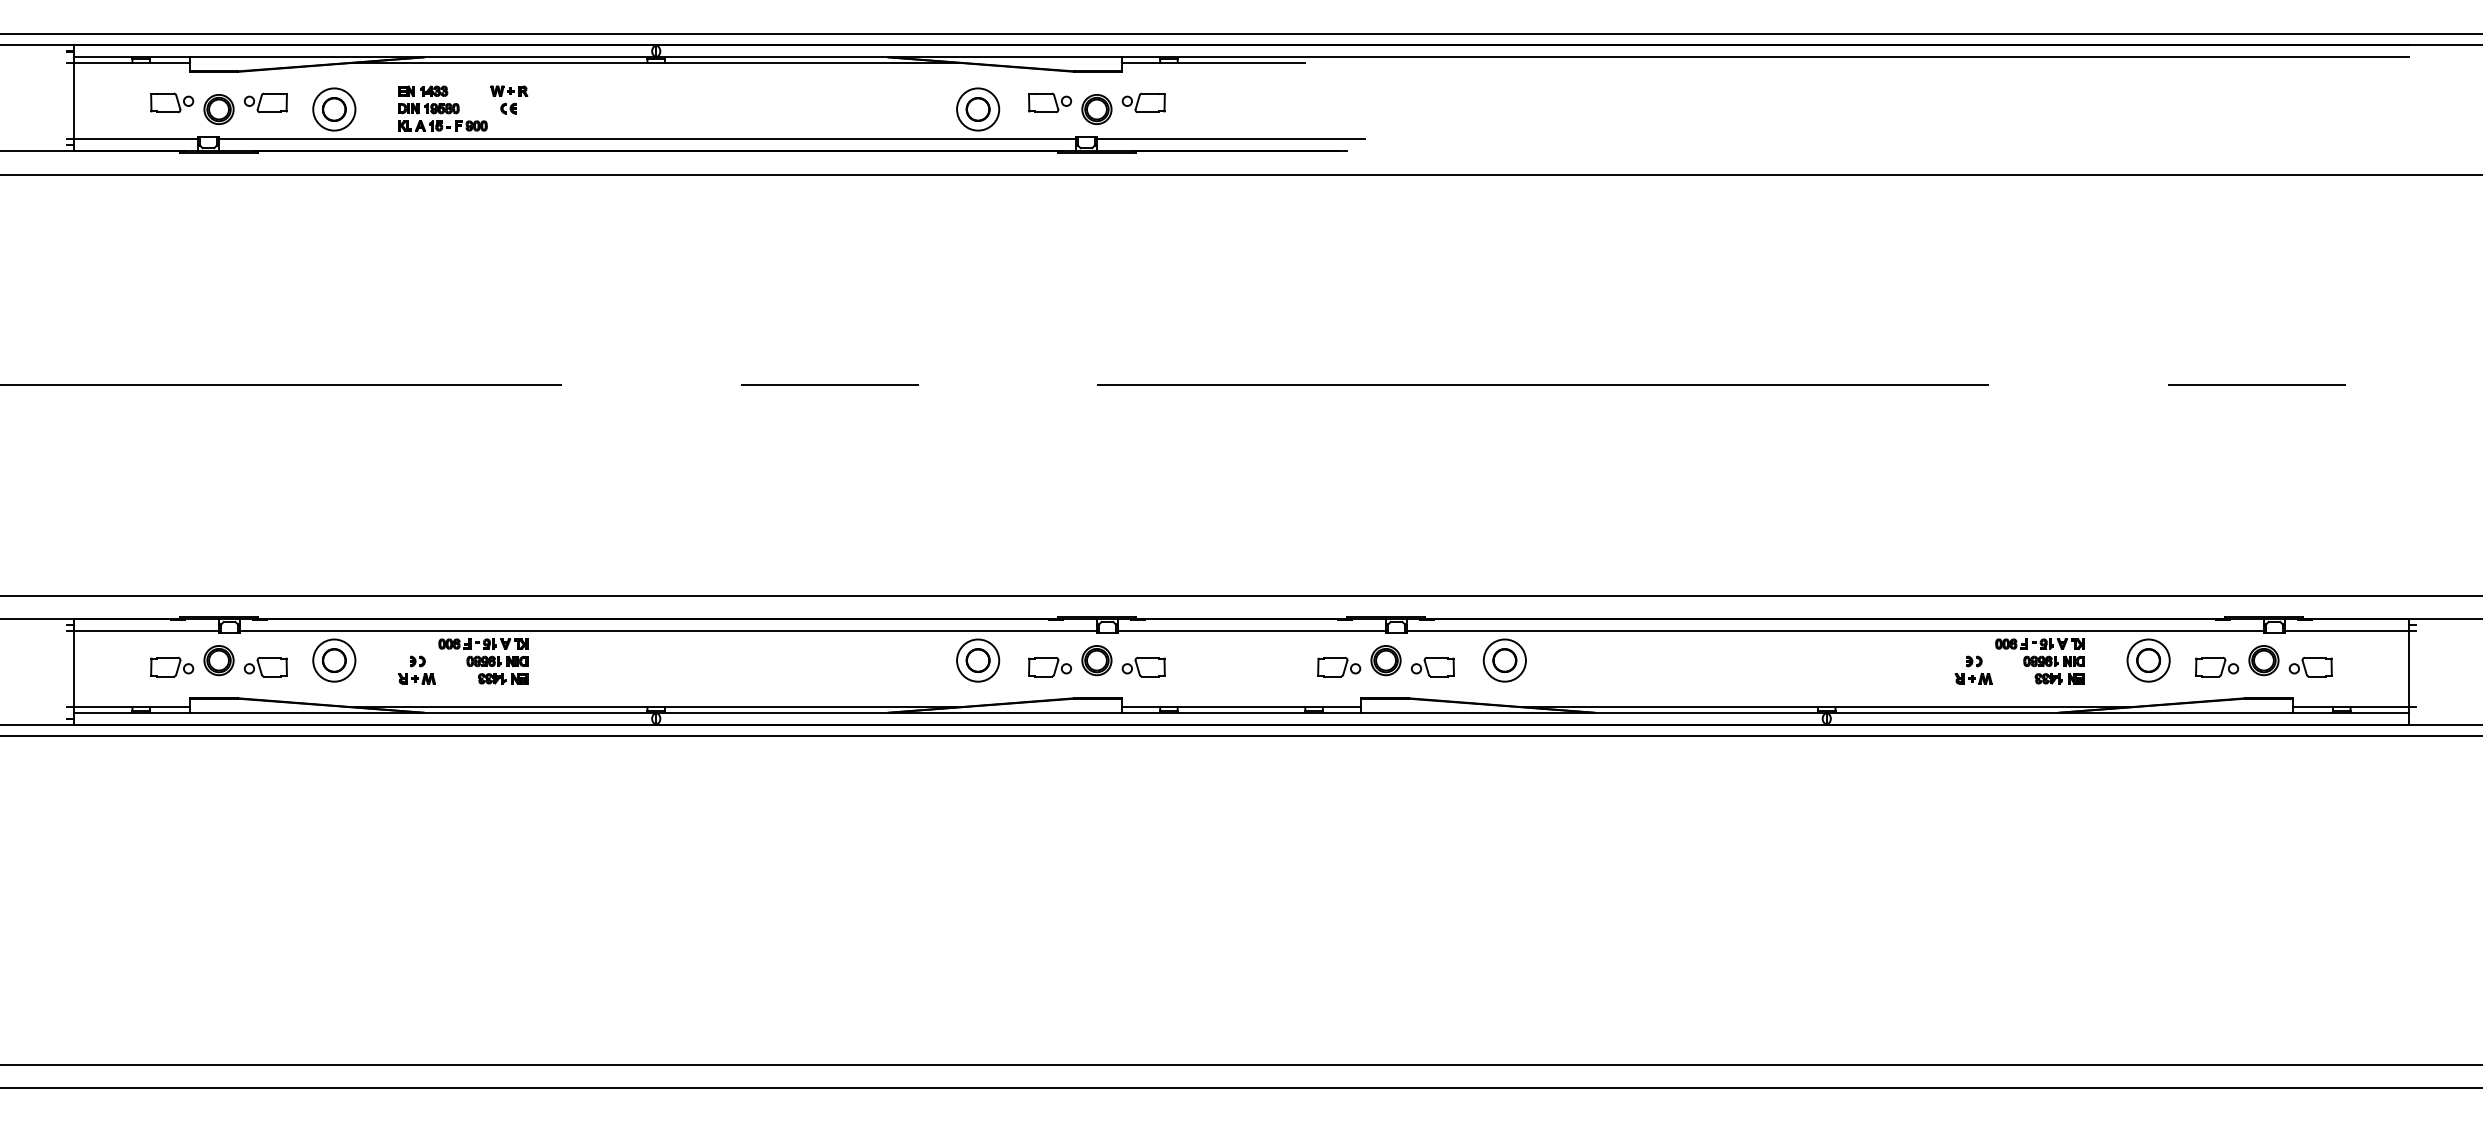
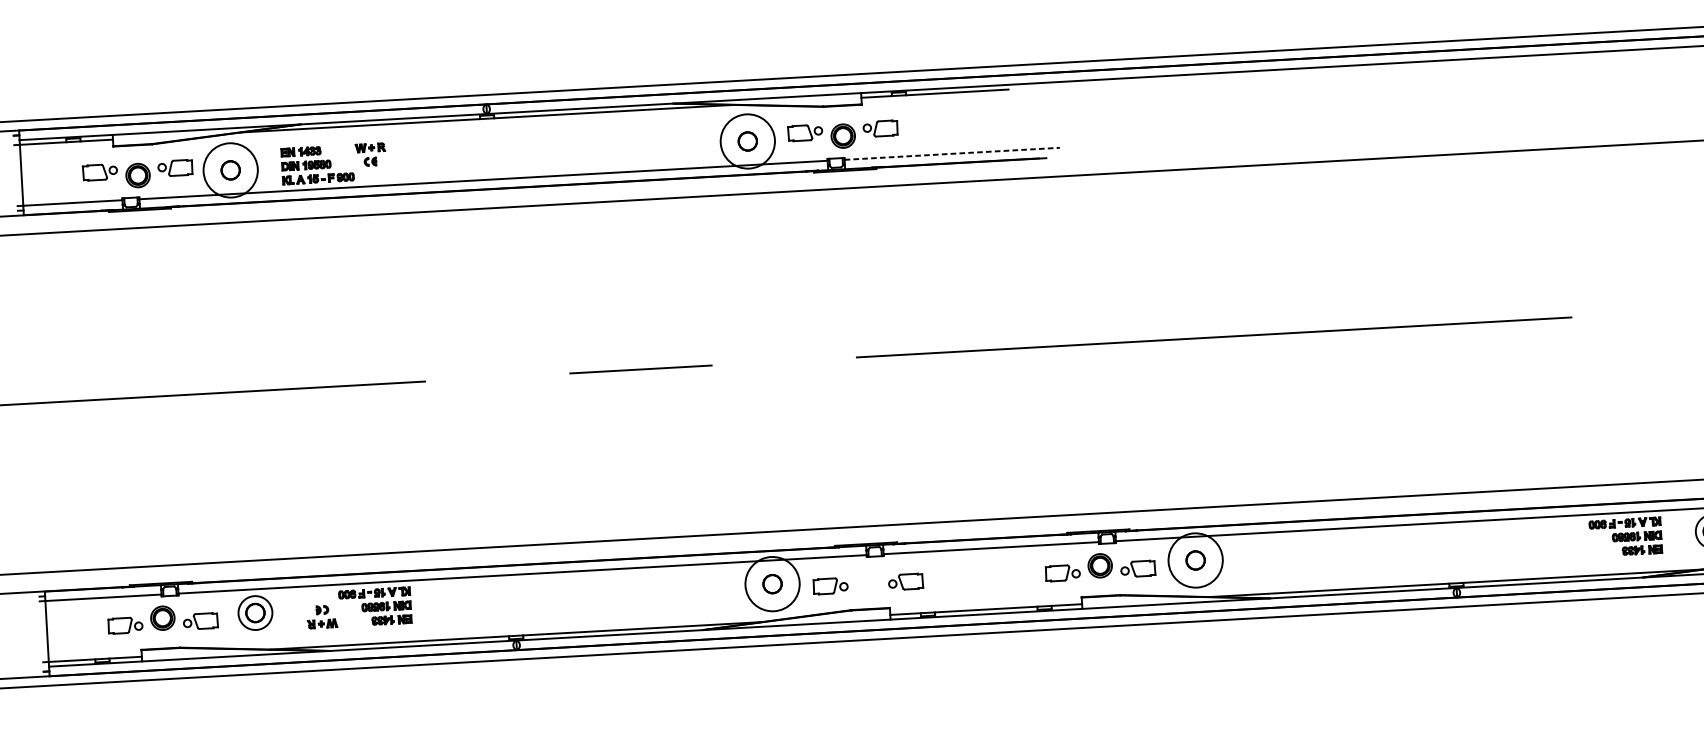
circle: (334, 109) -> (230, 170), size x1.6
circle: (978, 109) -> (748, 141), size x1.6
line: (1231, 139) -> (952, 154), solid -> dashed
circle: (978, 660) -> (772, 584), size x1.6
part: (1096, 660) -> (867, 578), removed
circle: (1504, 660) -> (1195, 560), size x1.6
part: (1973, 669) -> (1572, 546), removed

